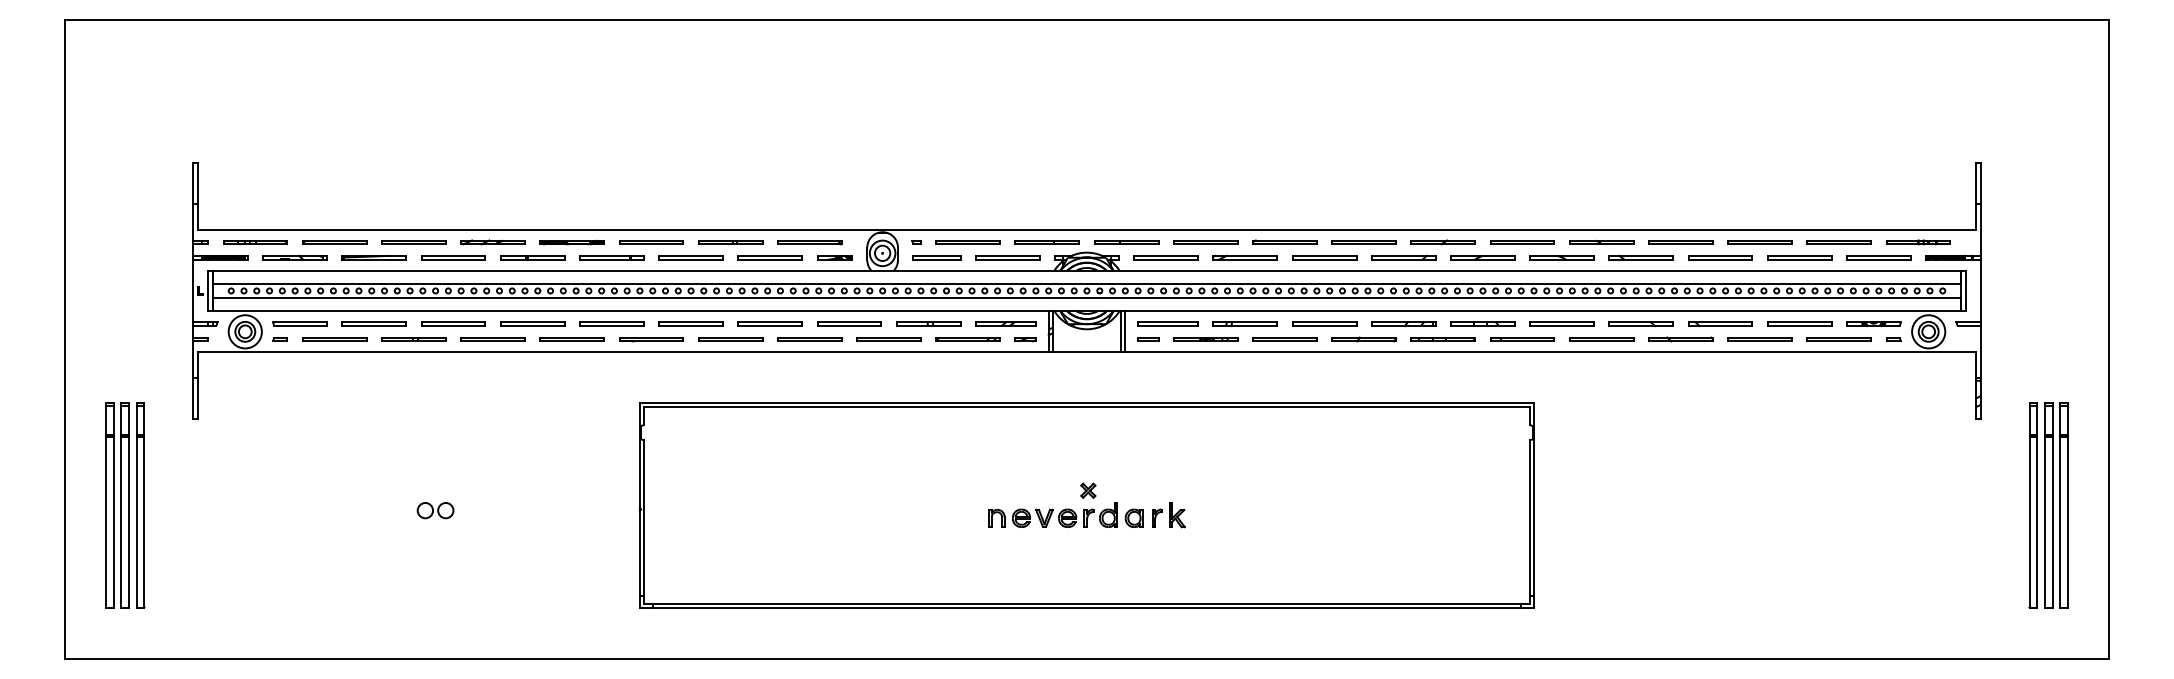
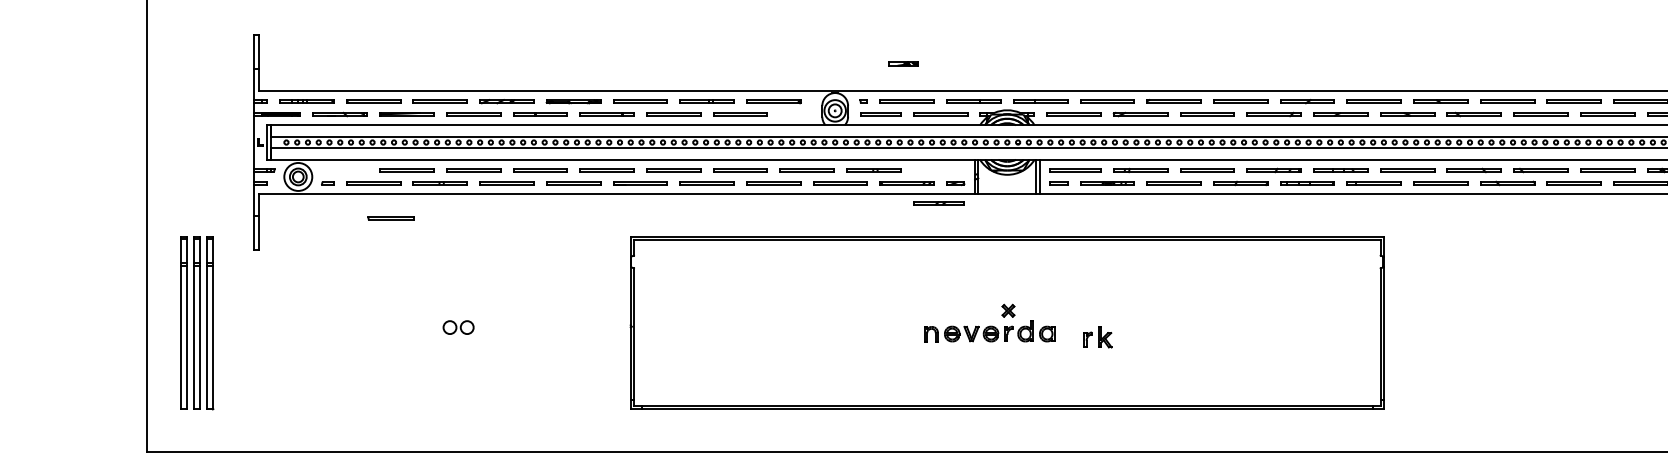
part: (834, 257) -> (903, 63), moved
part: (299, 323) -> (390, 217), moved
part: (1005, 323) -> (938, 202), moved
part: (1168, 515) -> (1097, 337), moved

